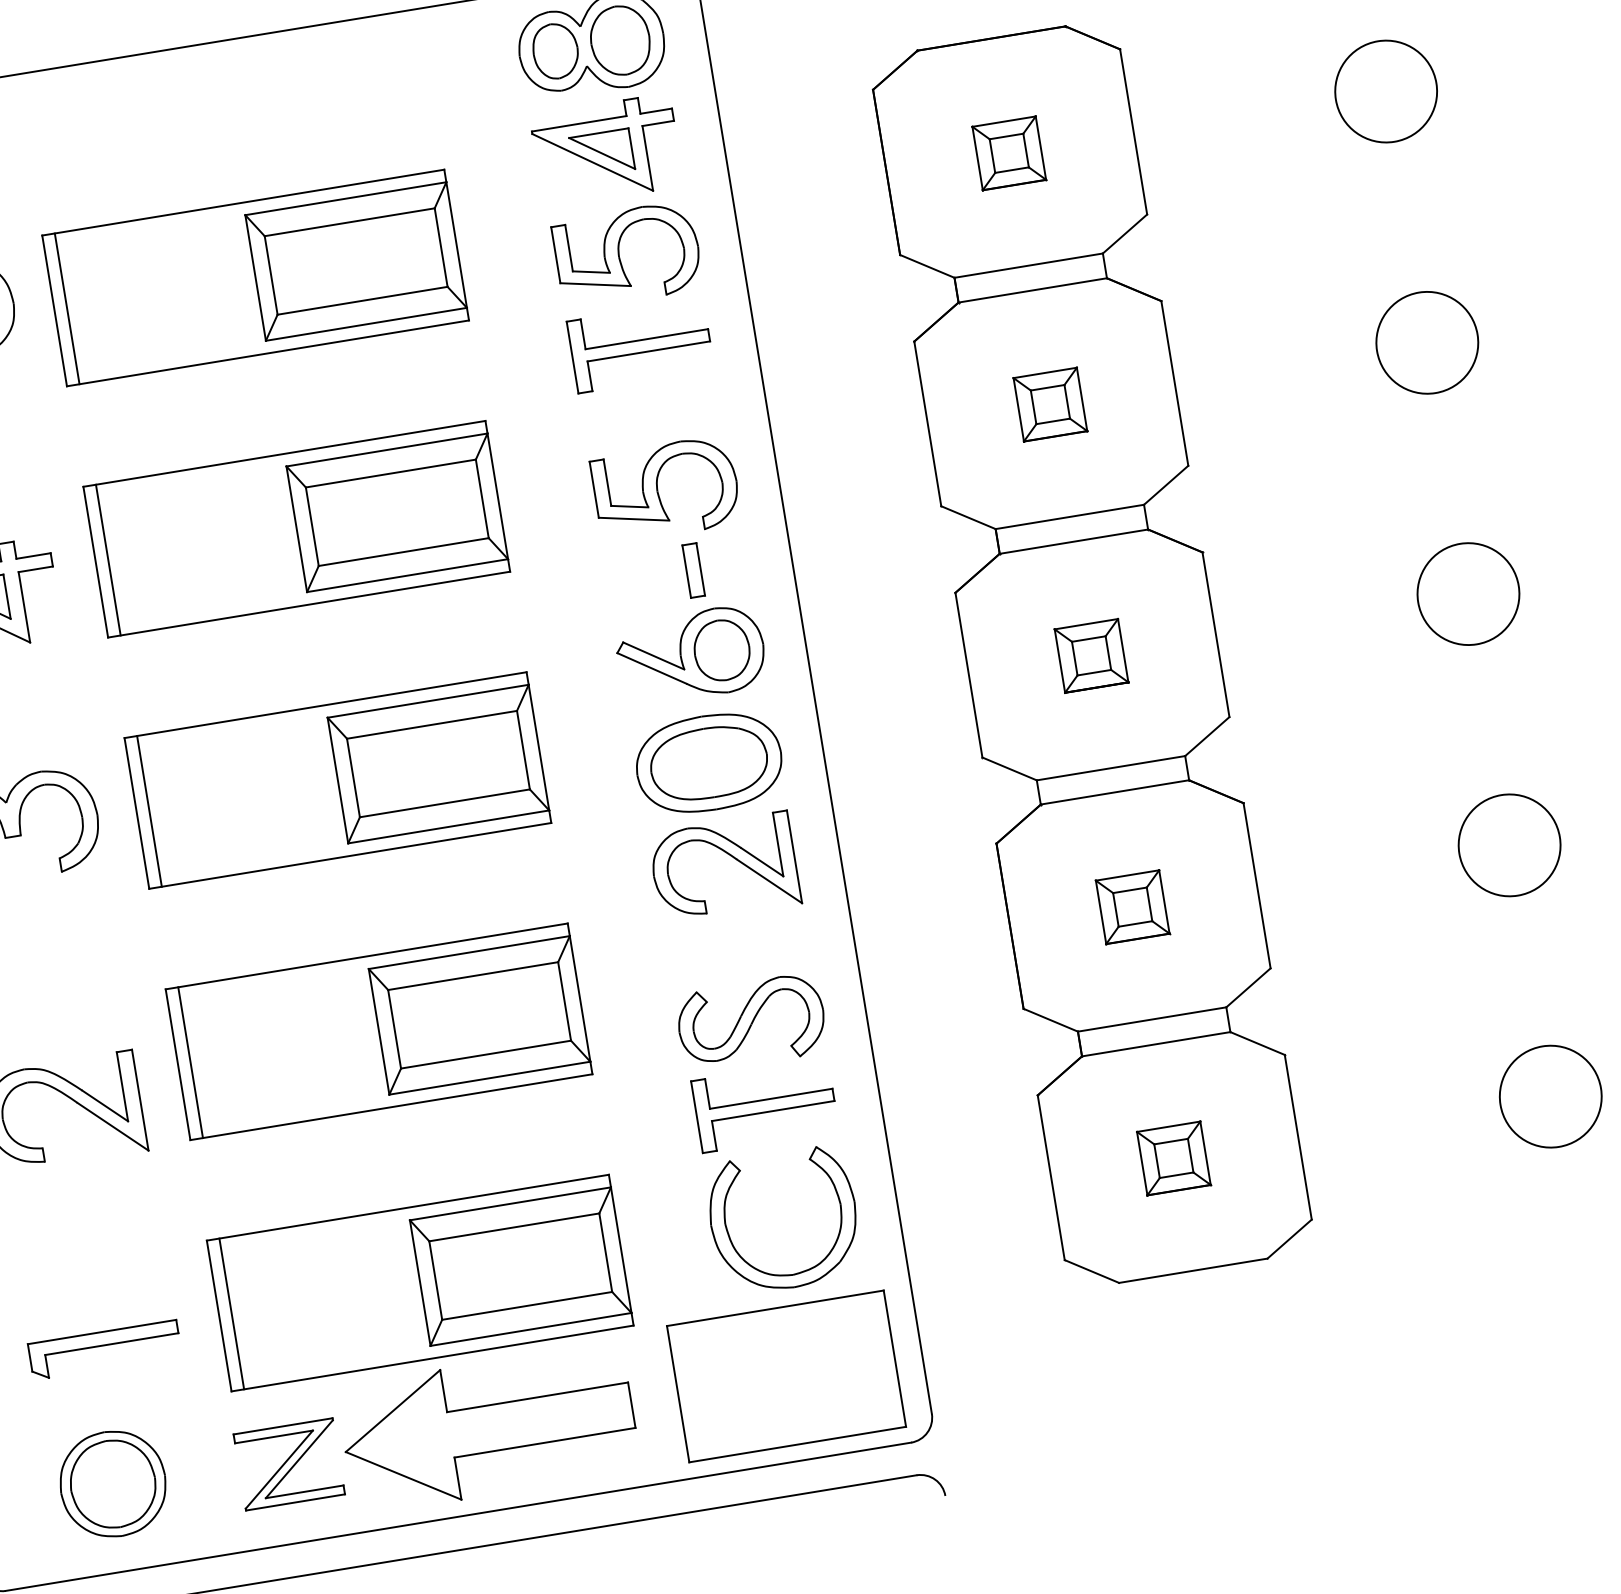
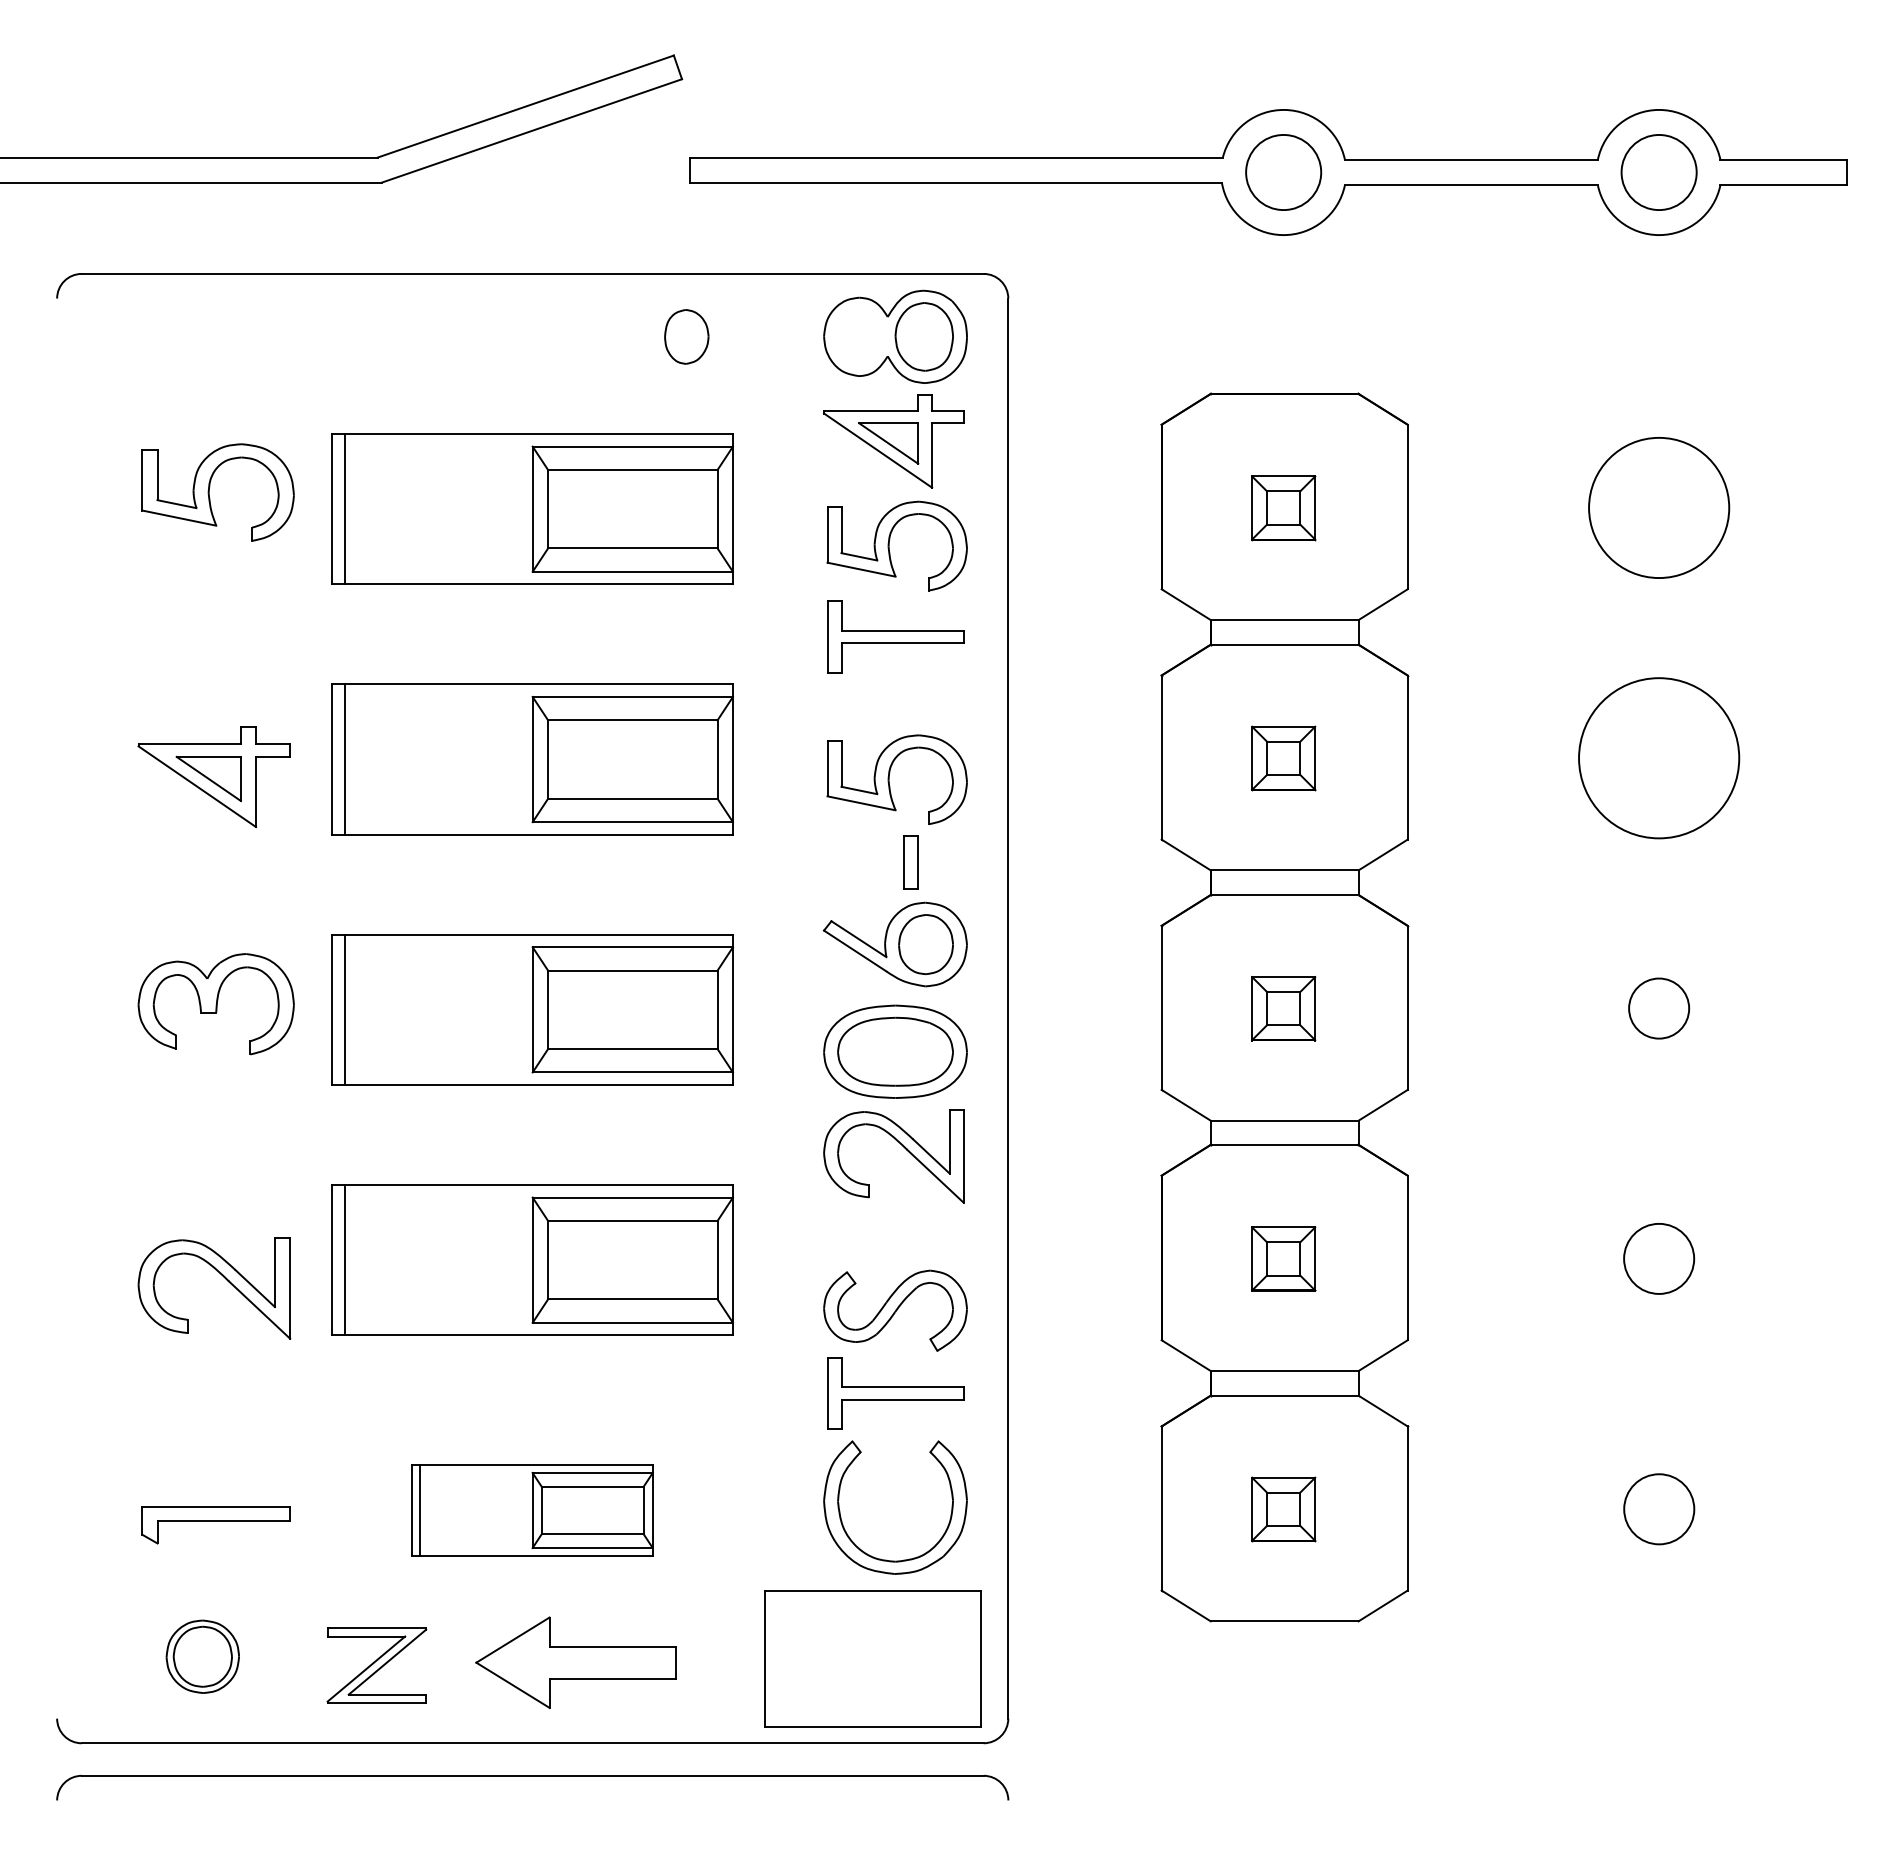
part: (555, 50) -> (686, 336), moved
circle: (1386, 91) -> (1659, 507), size x1.4
circle: (1427, 343) -> (1659, 758), size x1.6
circle: (1468, 593) -> (1659, 1008), size x0.6
circle: (1509, 844) -> (1659, 1258), size x0.7
circle: (1551, 1096) -> (1659, 1509), size x0.7
part: (420, 1283) -> (532, 1510), size x0.6
part: (488, 1428) -> (575, 1662), size x0.7
part: (112, 1483) -> (202, 1656), size x0.7

